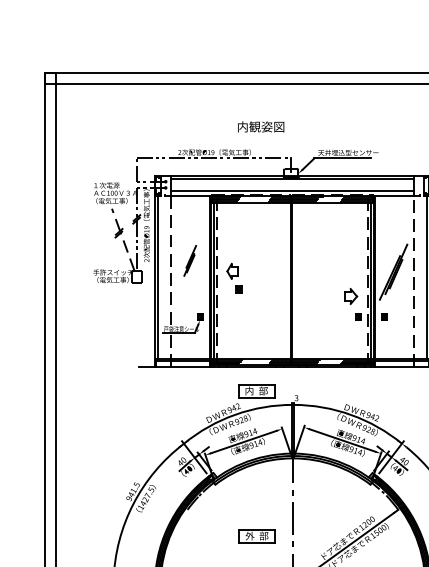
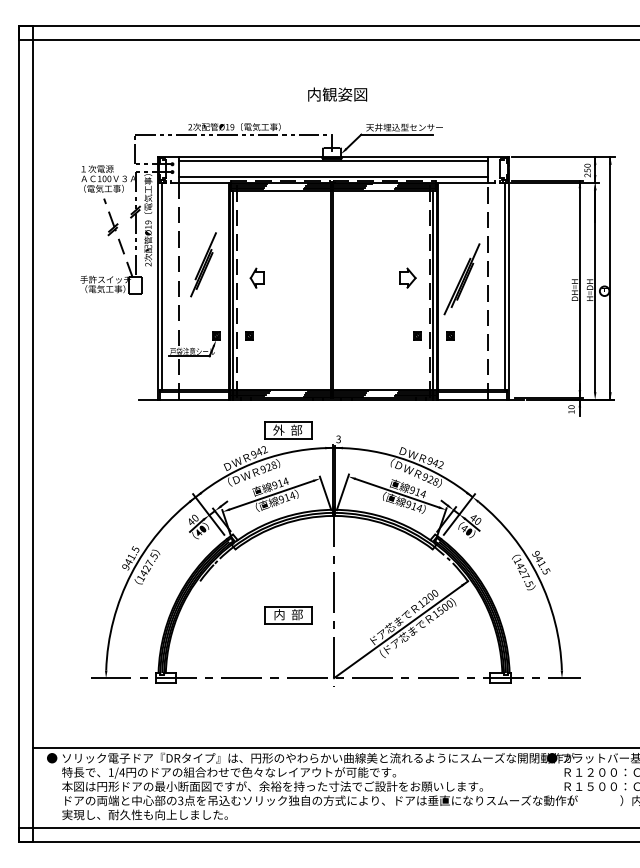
text: (261, 126) -> (337, 94), moved
part: (190, 260) -> (203, 264), size x1.67
part: (238, 288) -> (249, 335), moved
part: (350, 295) -> (407, 277), moved
text: (249, 390) -> (278, 429), 内  部 -> 外  部
text: (249, 535) -> (279, 614), 外  部 -> 内  部

